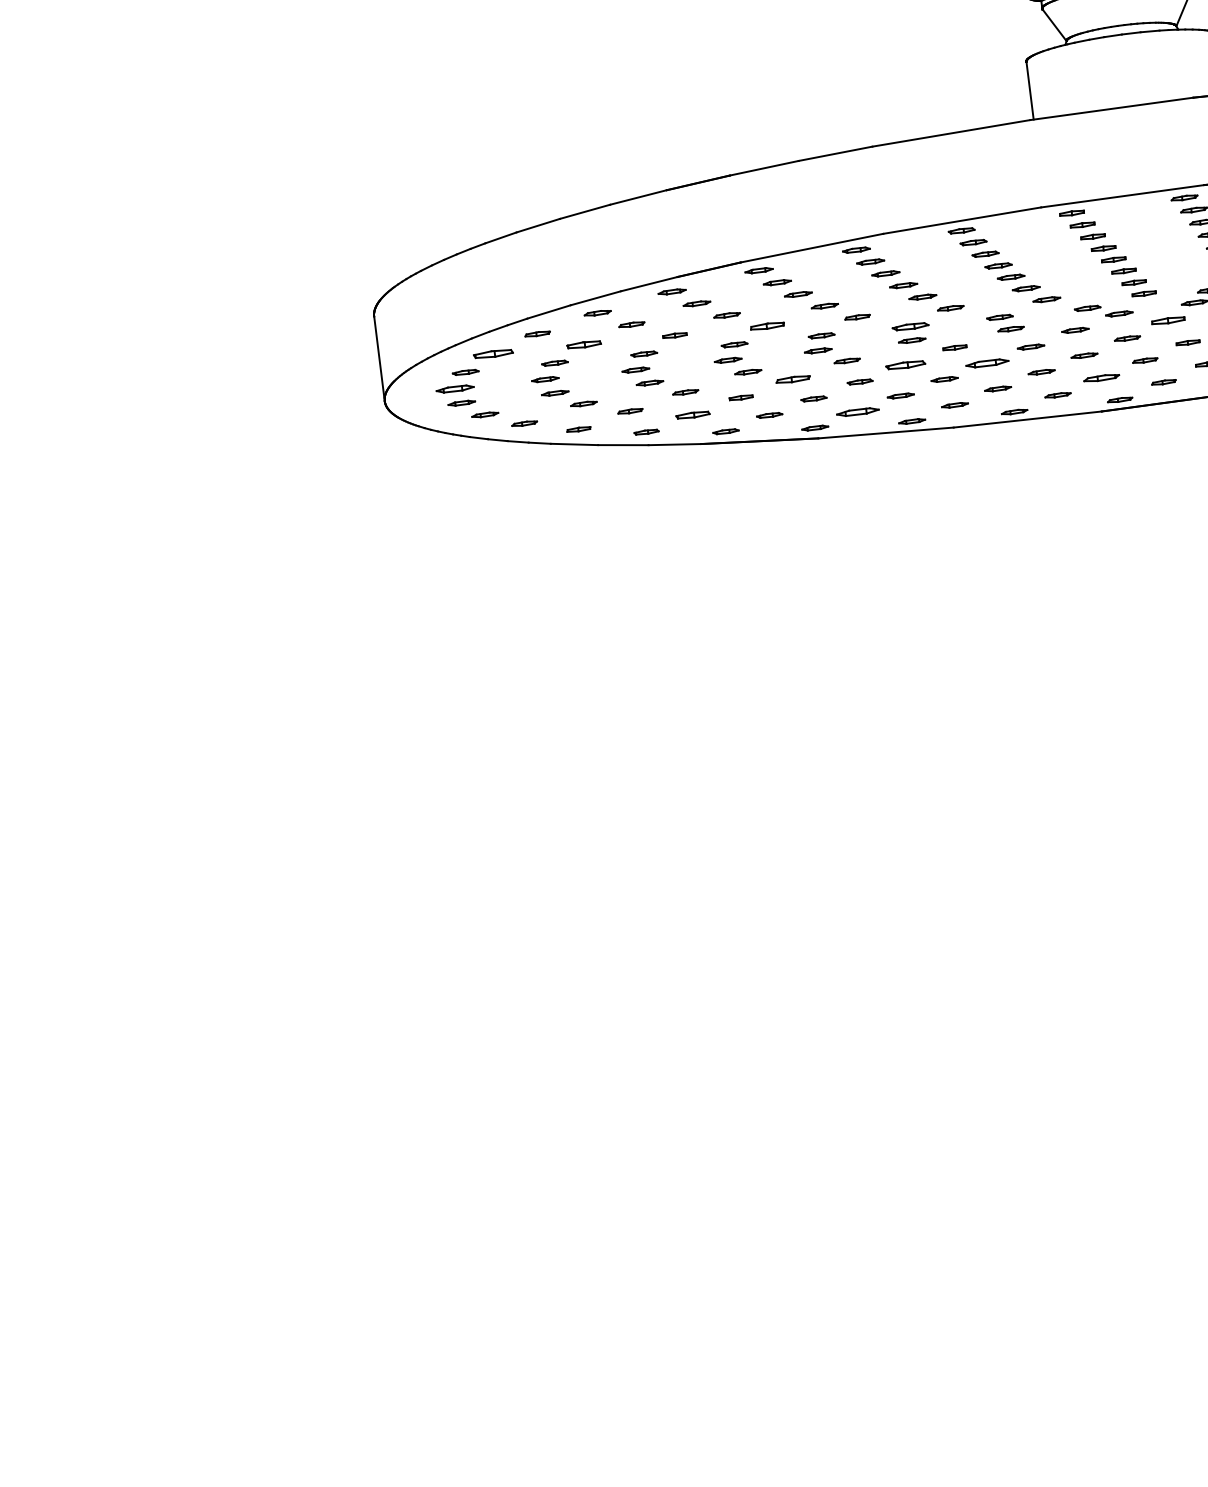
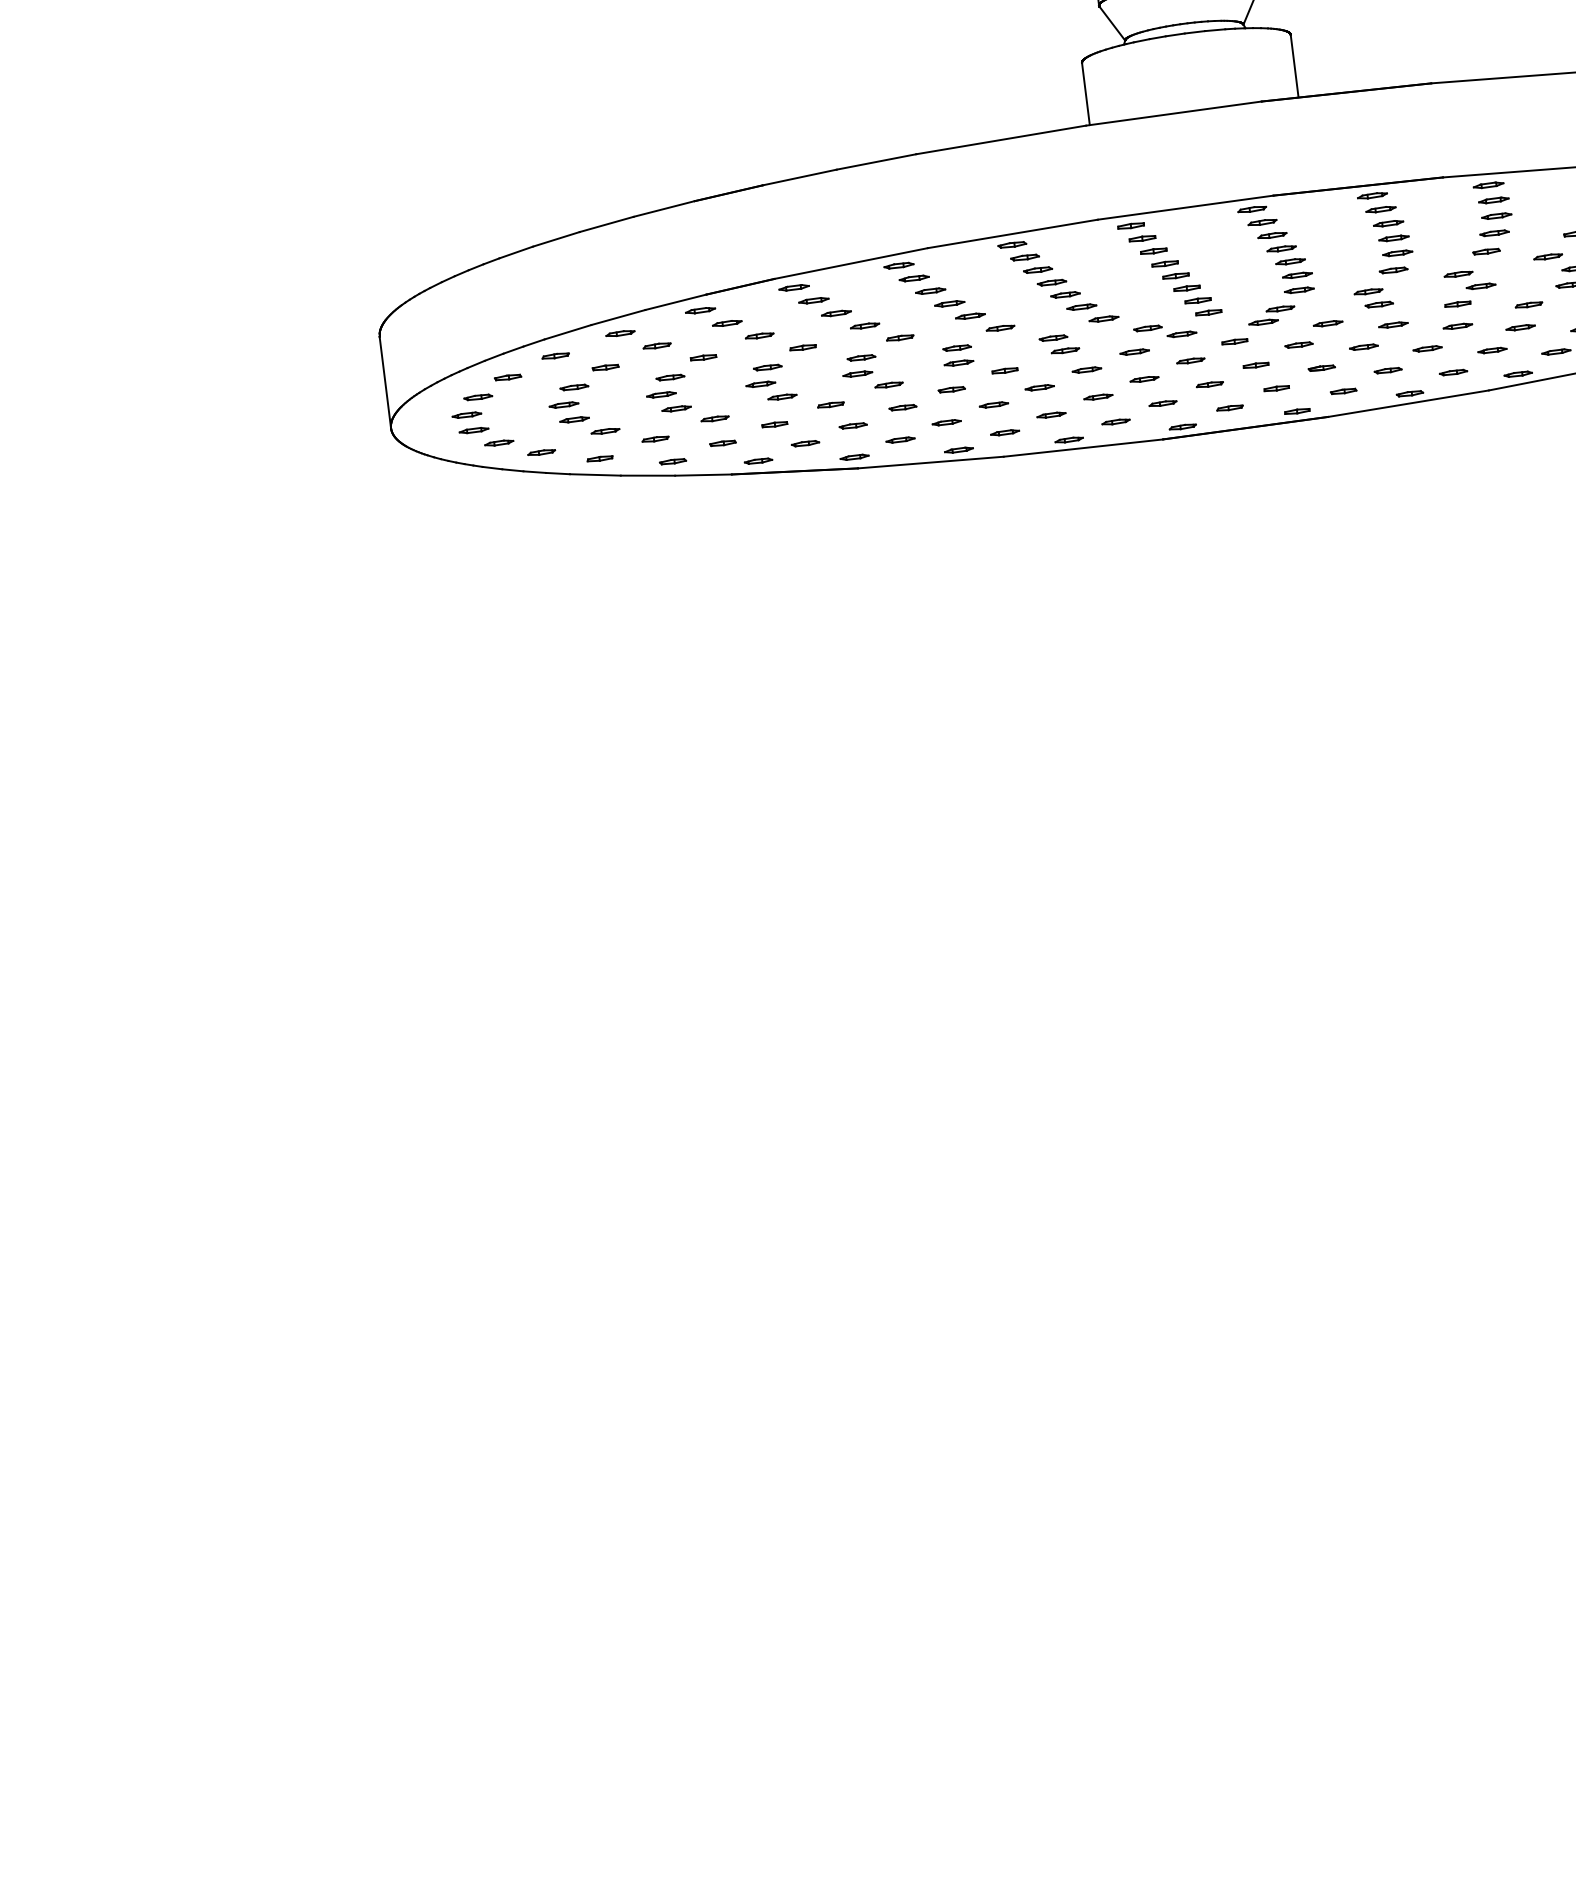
part: (1168, 320) -> (1234, 341), size x0.71
part: (766, 326) -> (802, 347), size x0.71
part: (909, 326) -> (956, 347), size x0.71
part: (583, 344) -> (605, 367), size x0.71
part: (492, 353) -> (507, 377), size x0.62
part: (986, 363) -> (1039, 387), size x0.62
part: (905, 365) -> (951, 389), size x0.62
part: (1101, 378) -> (1162, 403), size x0.71
part: (792, 379) -> (830, 404), size x0.71
part: (454, 388) -> (466, 414), size x0.71
part: (857, 411) -> (900, 439), size x0.62
part: (692, 415) -> (722, 443), size x0.71

